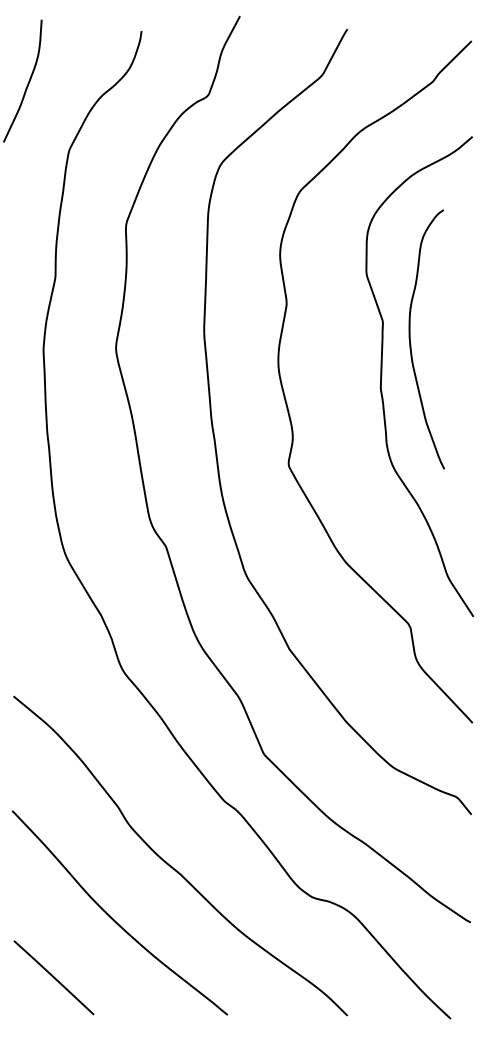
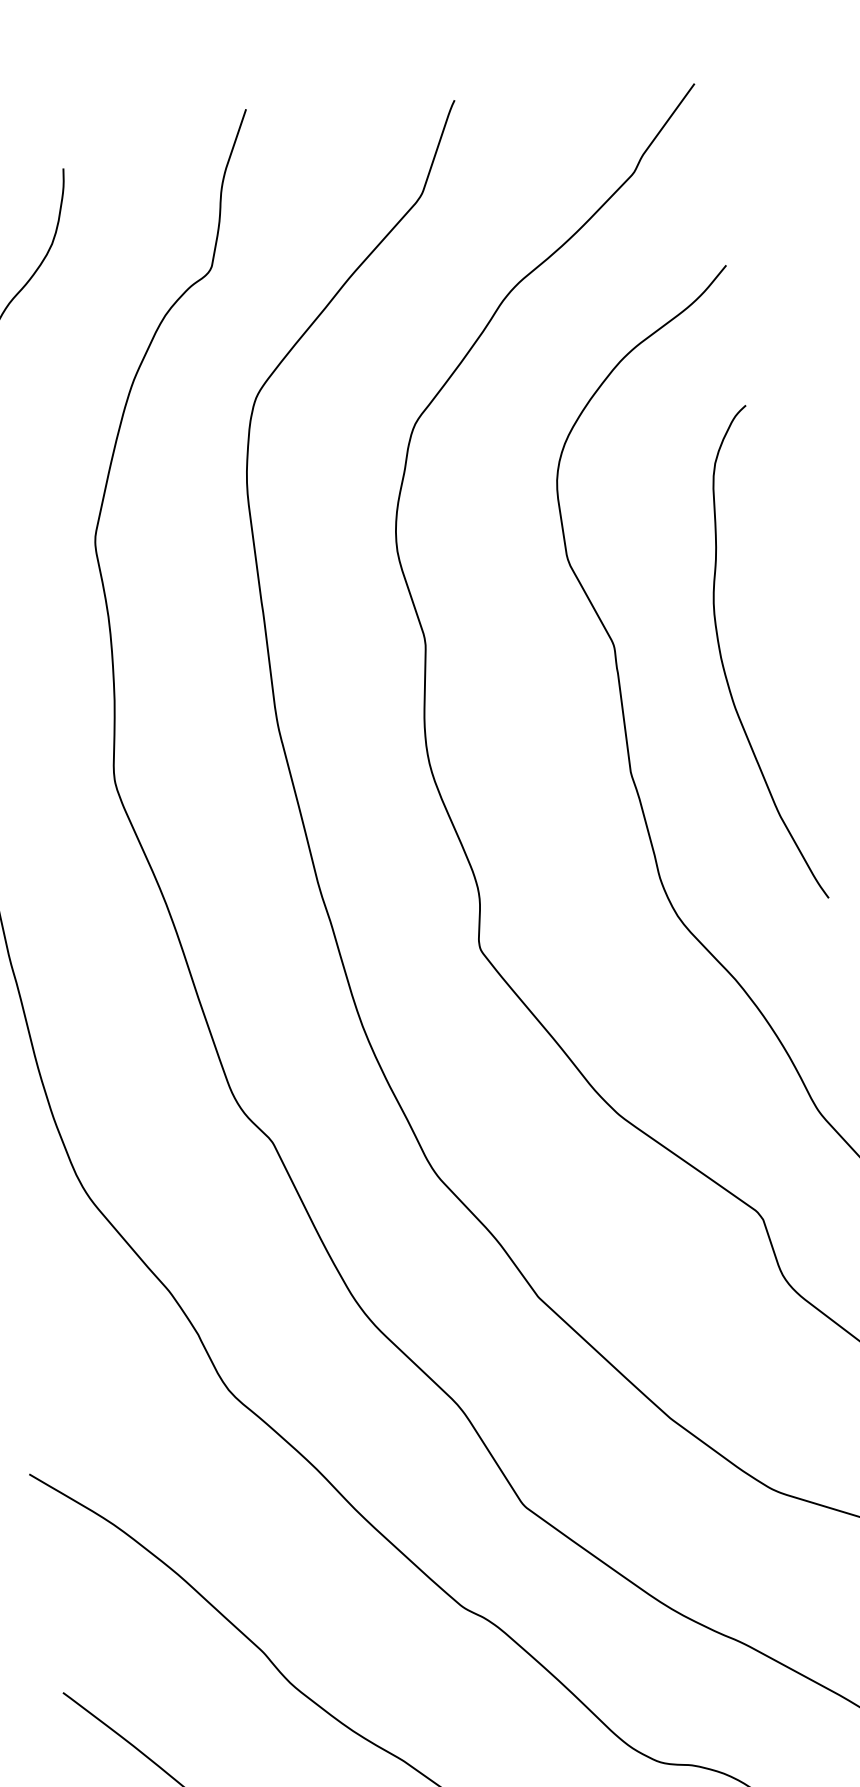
curve: (411, 343) -> (726, 669), moved

